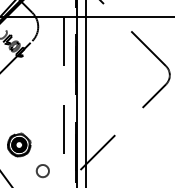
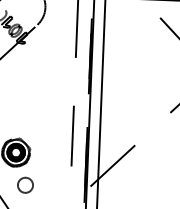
circle: (42, 171) -> (25, 185), moved

